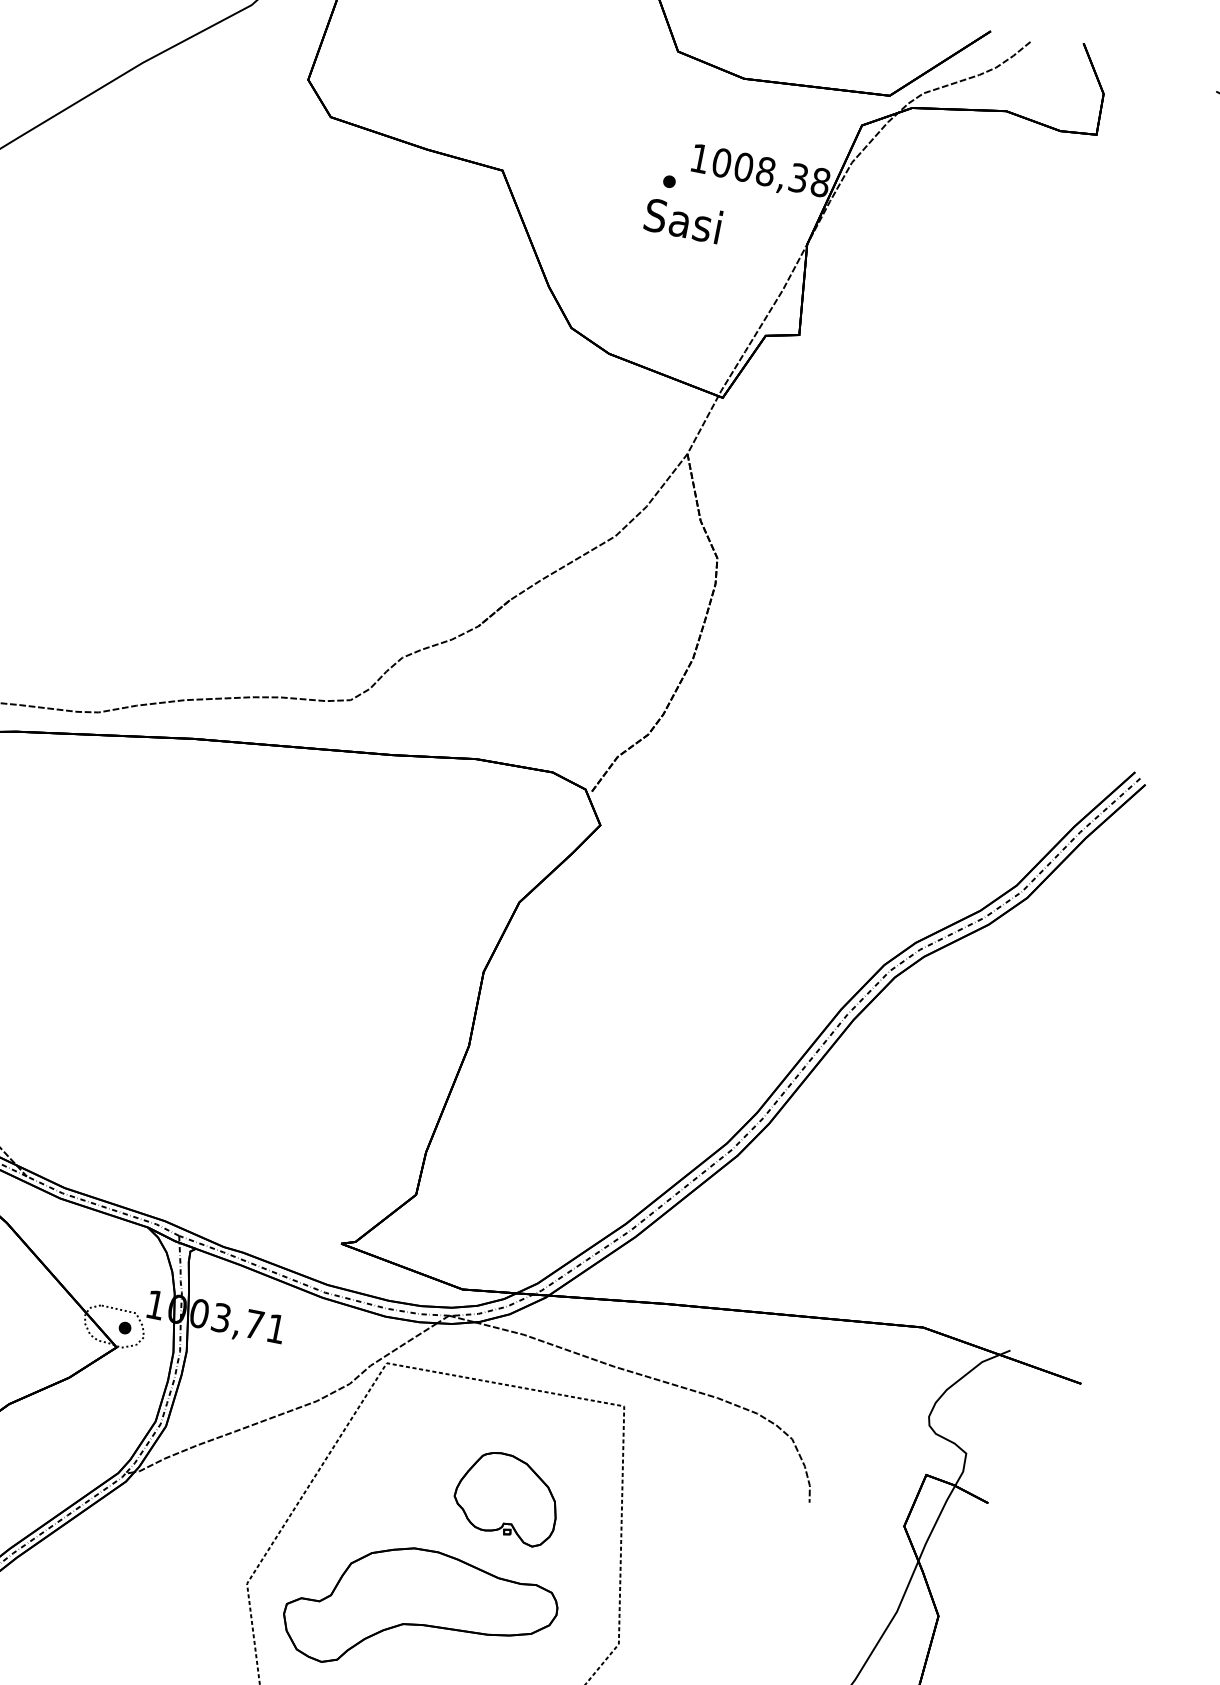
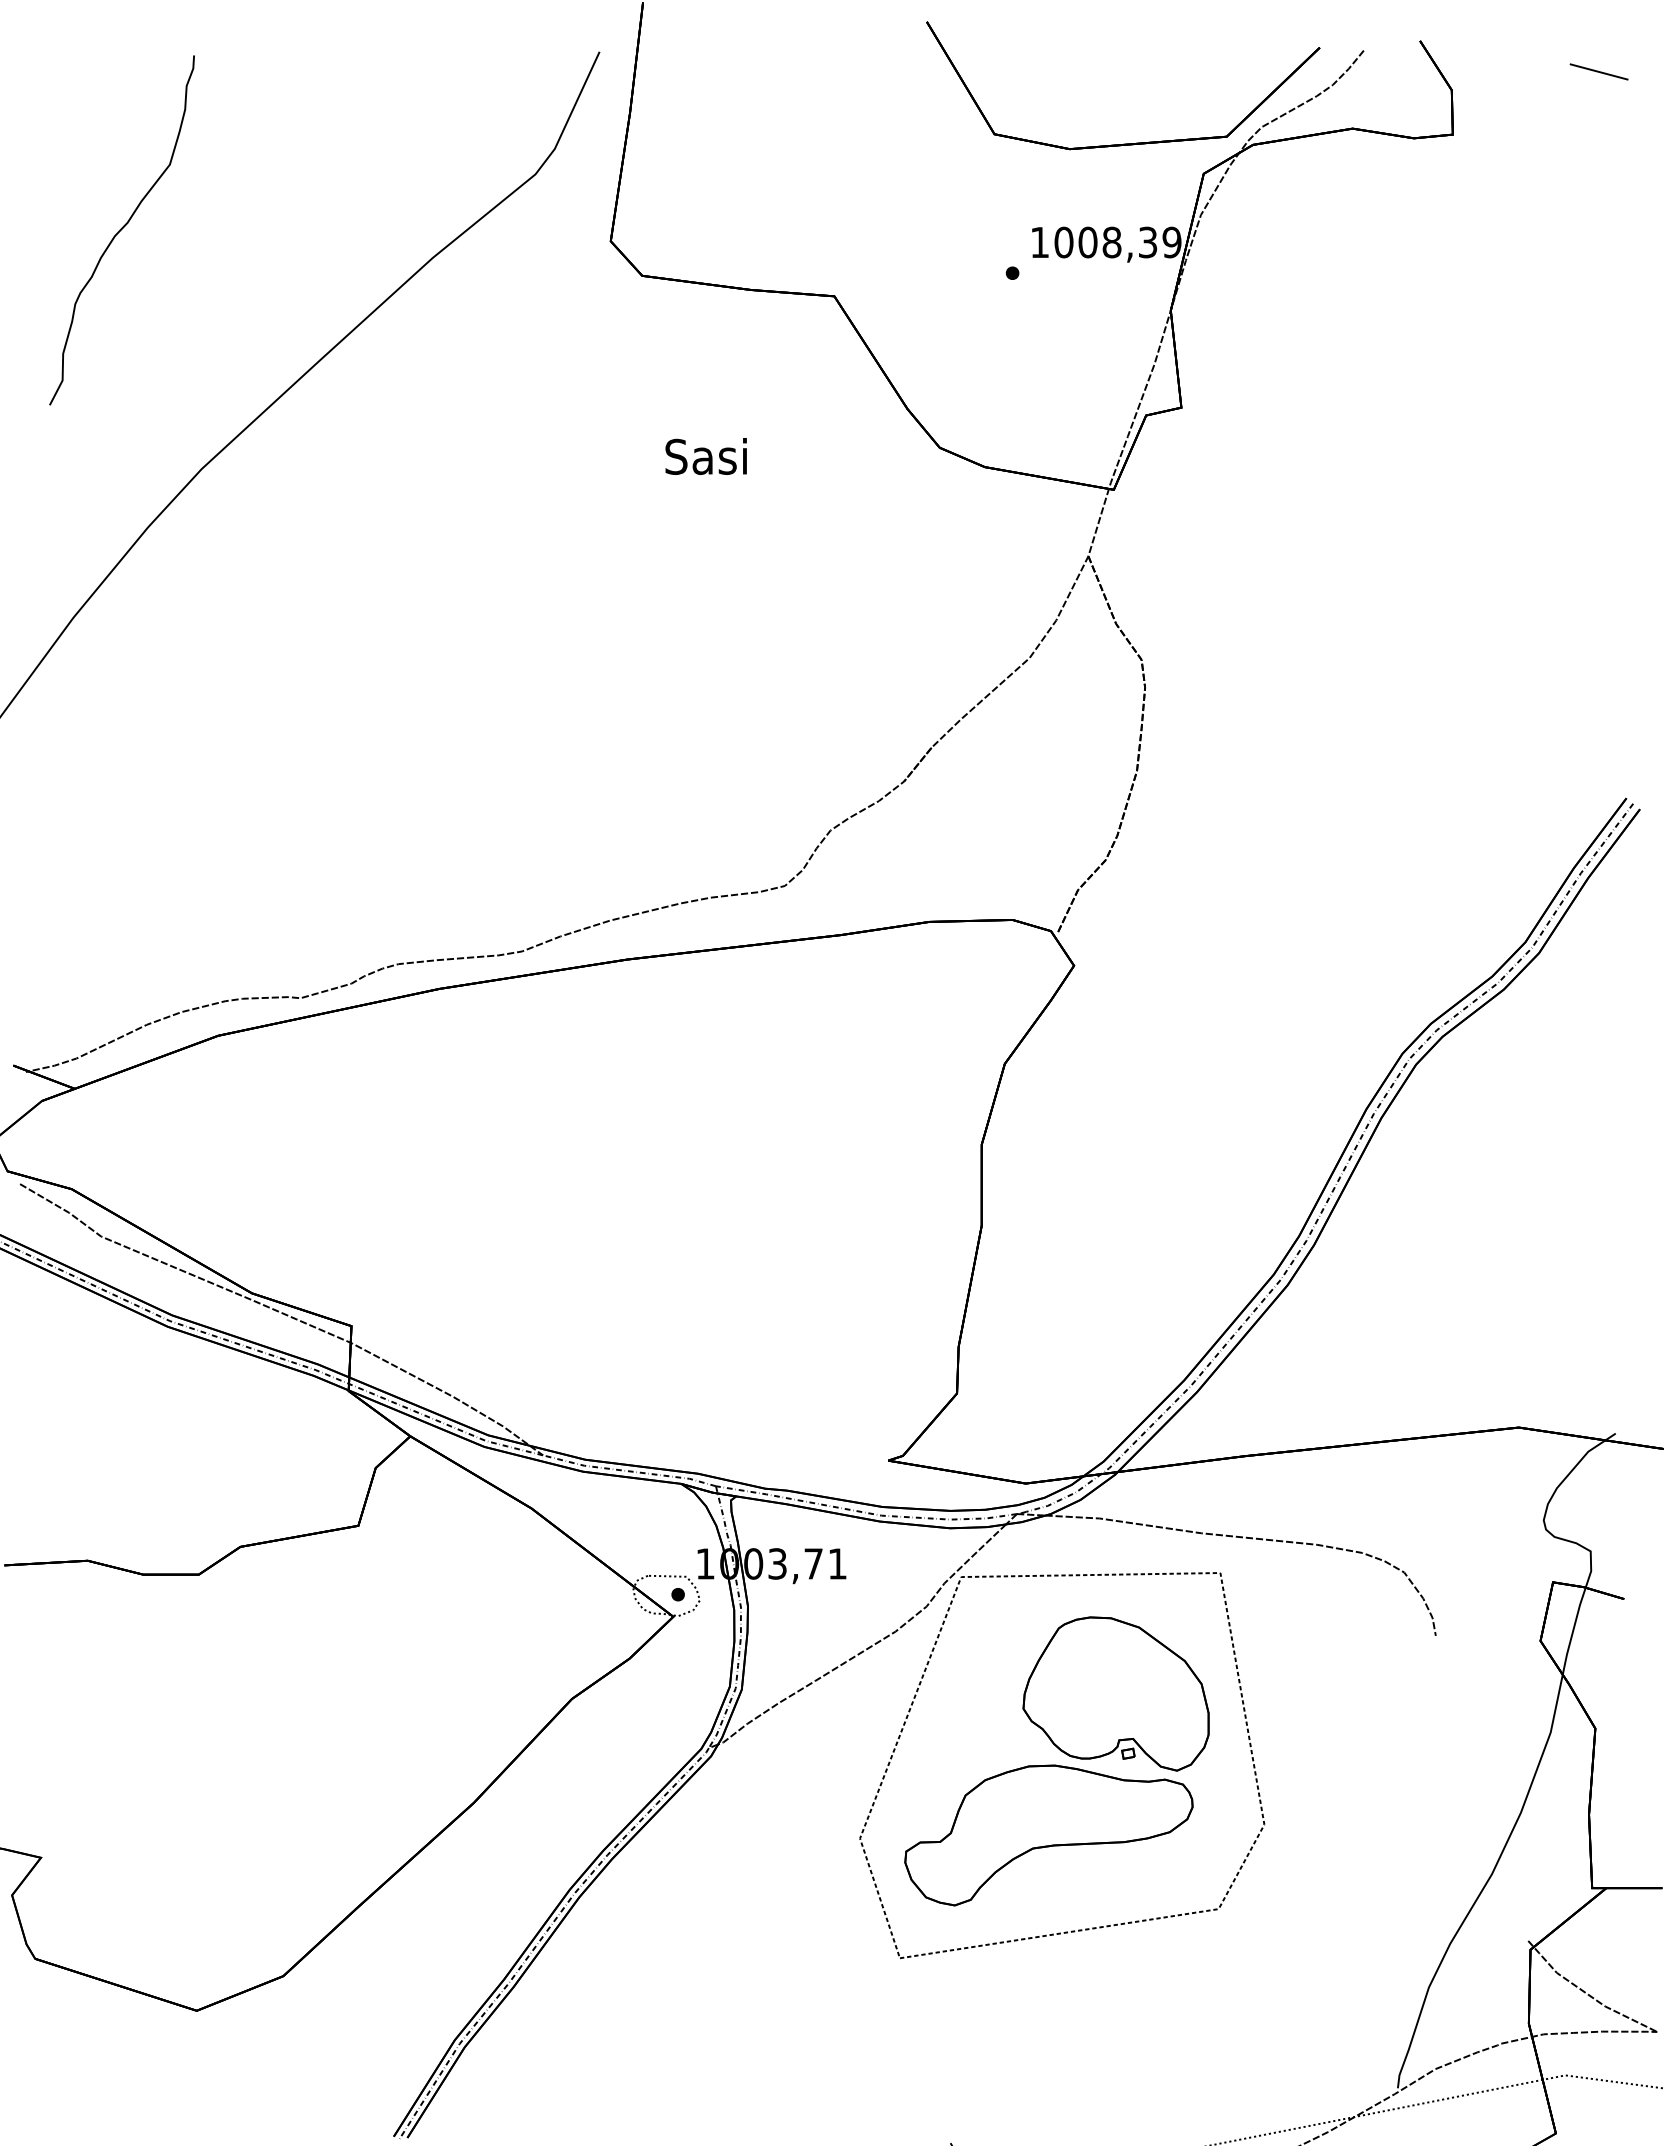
text: (820, 182) -> (1171, 242), 1008,38 -> 1008,39
text: (682, 220) -> (705, 456), moved
part: (506, 1497) -> (1115, 1693), size x1.67

